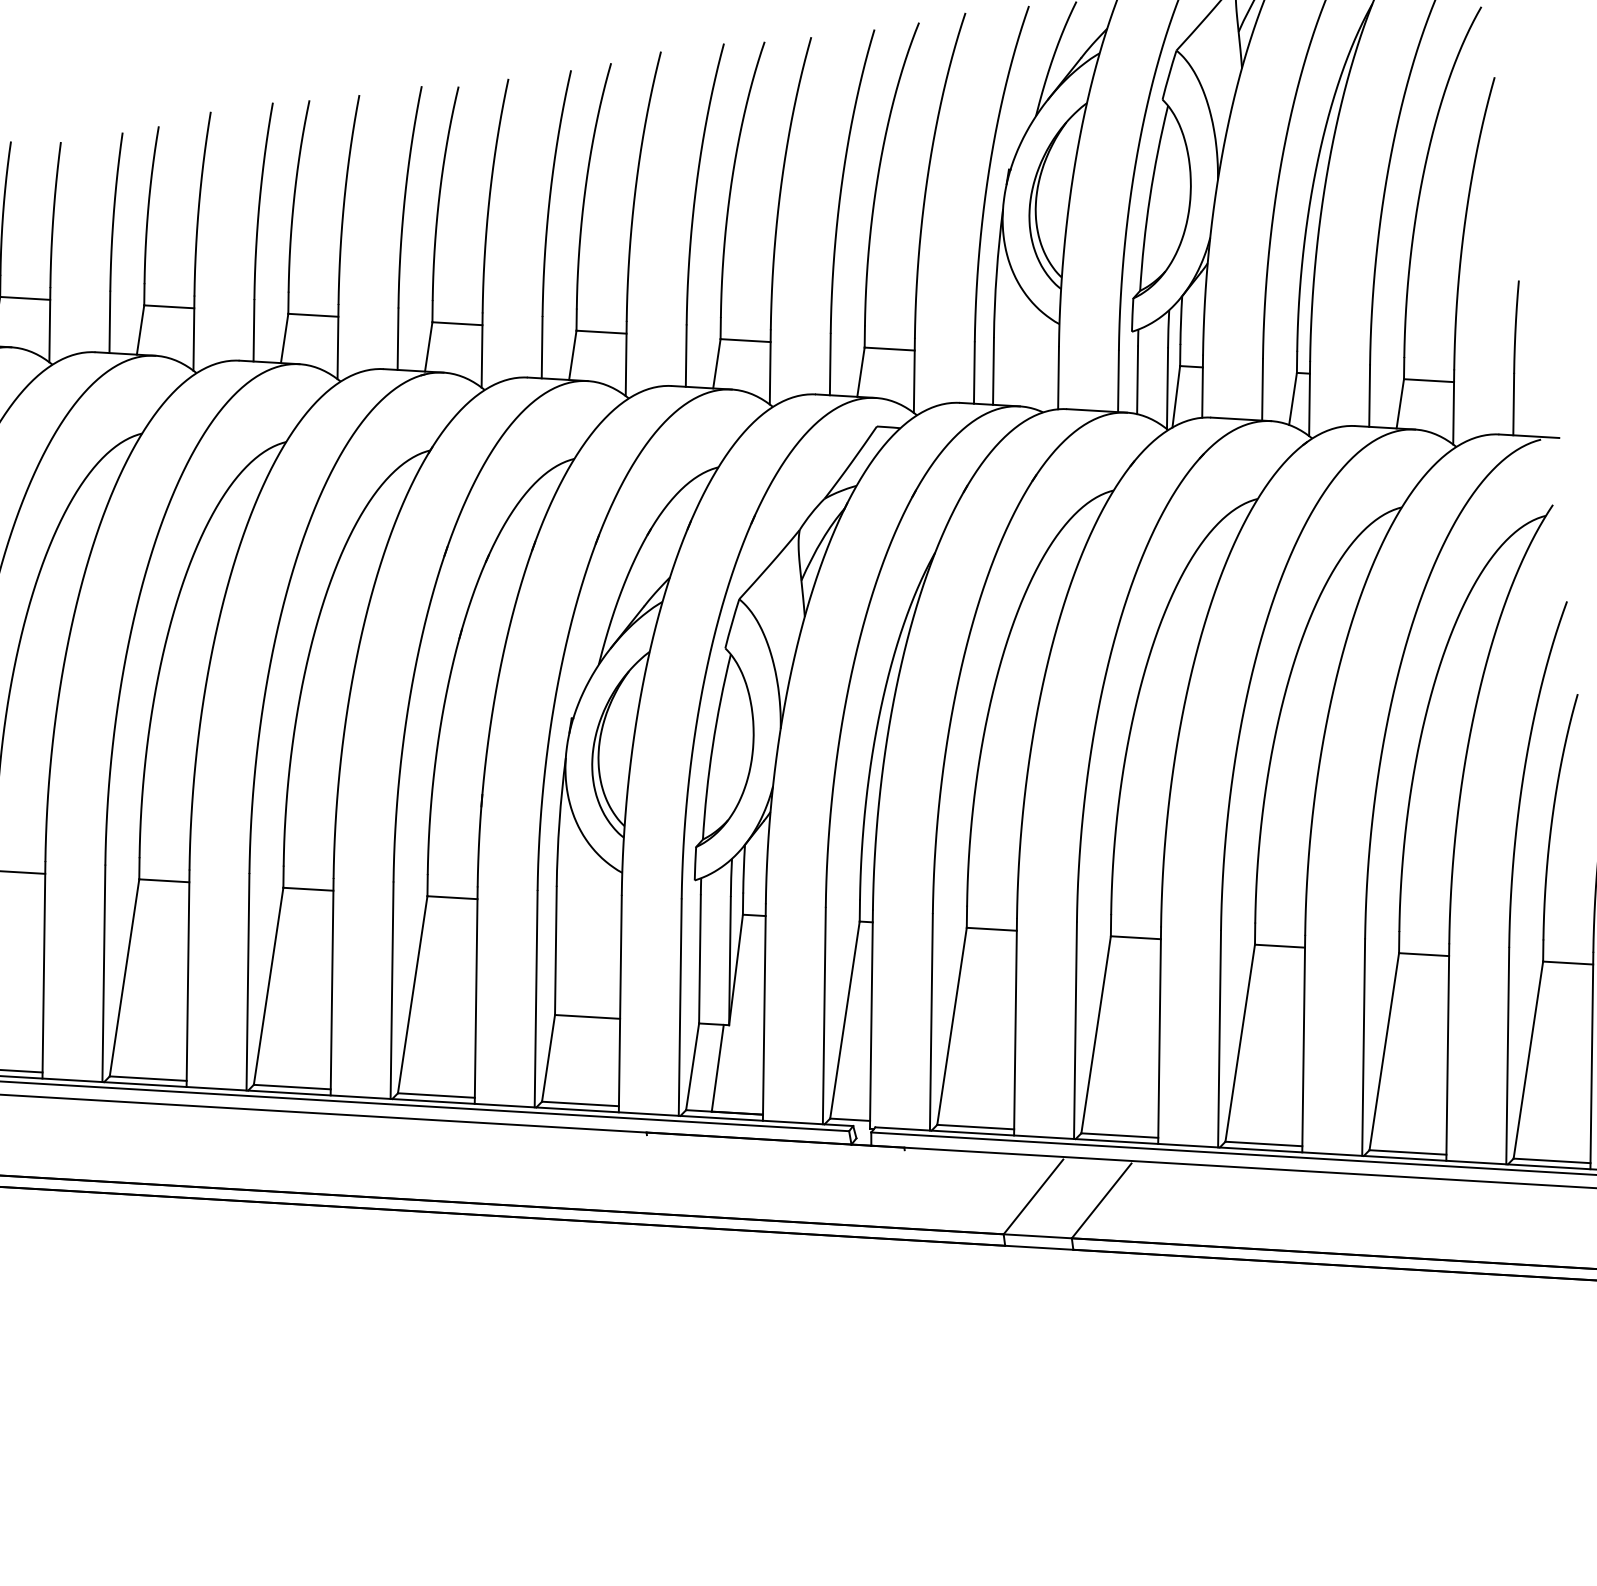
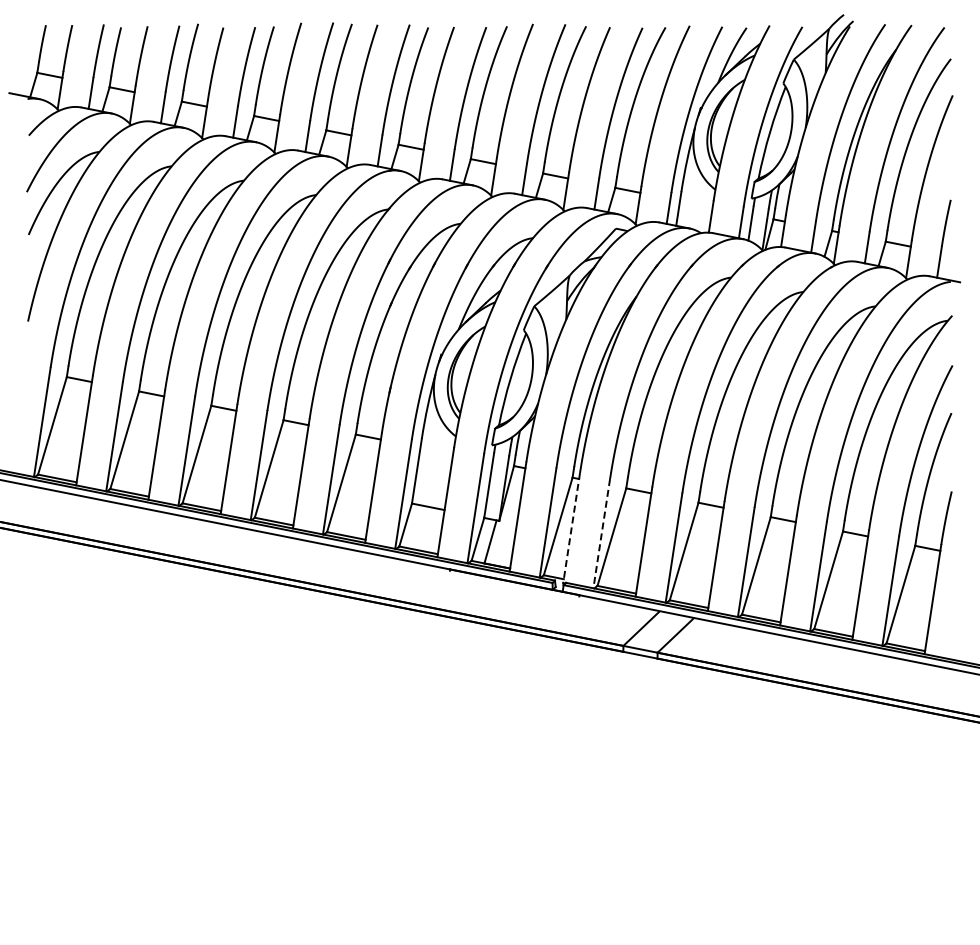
line: (871, 1020) -> (571, 528), solid -> dashed
line: (931, 1023) -> (601, 534), solid -> dashed

